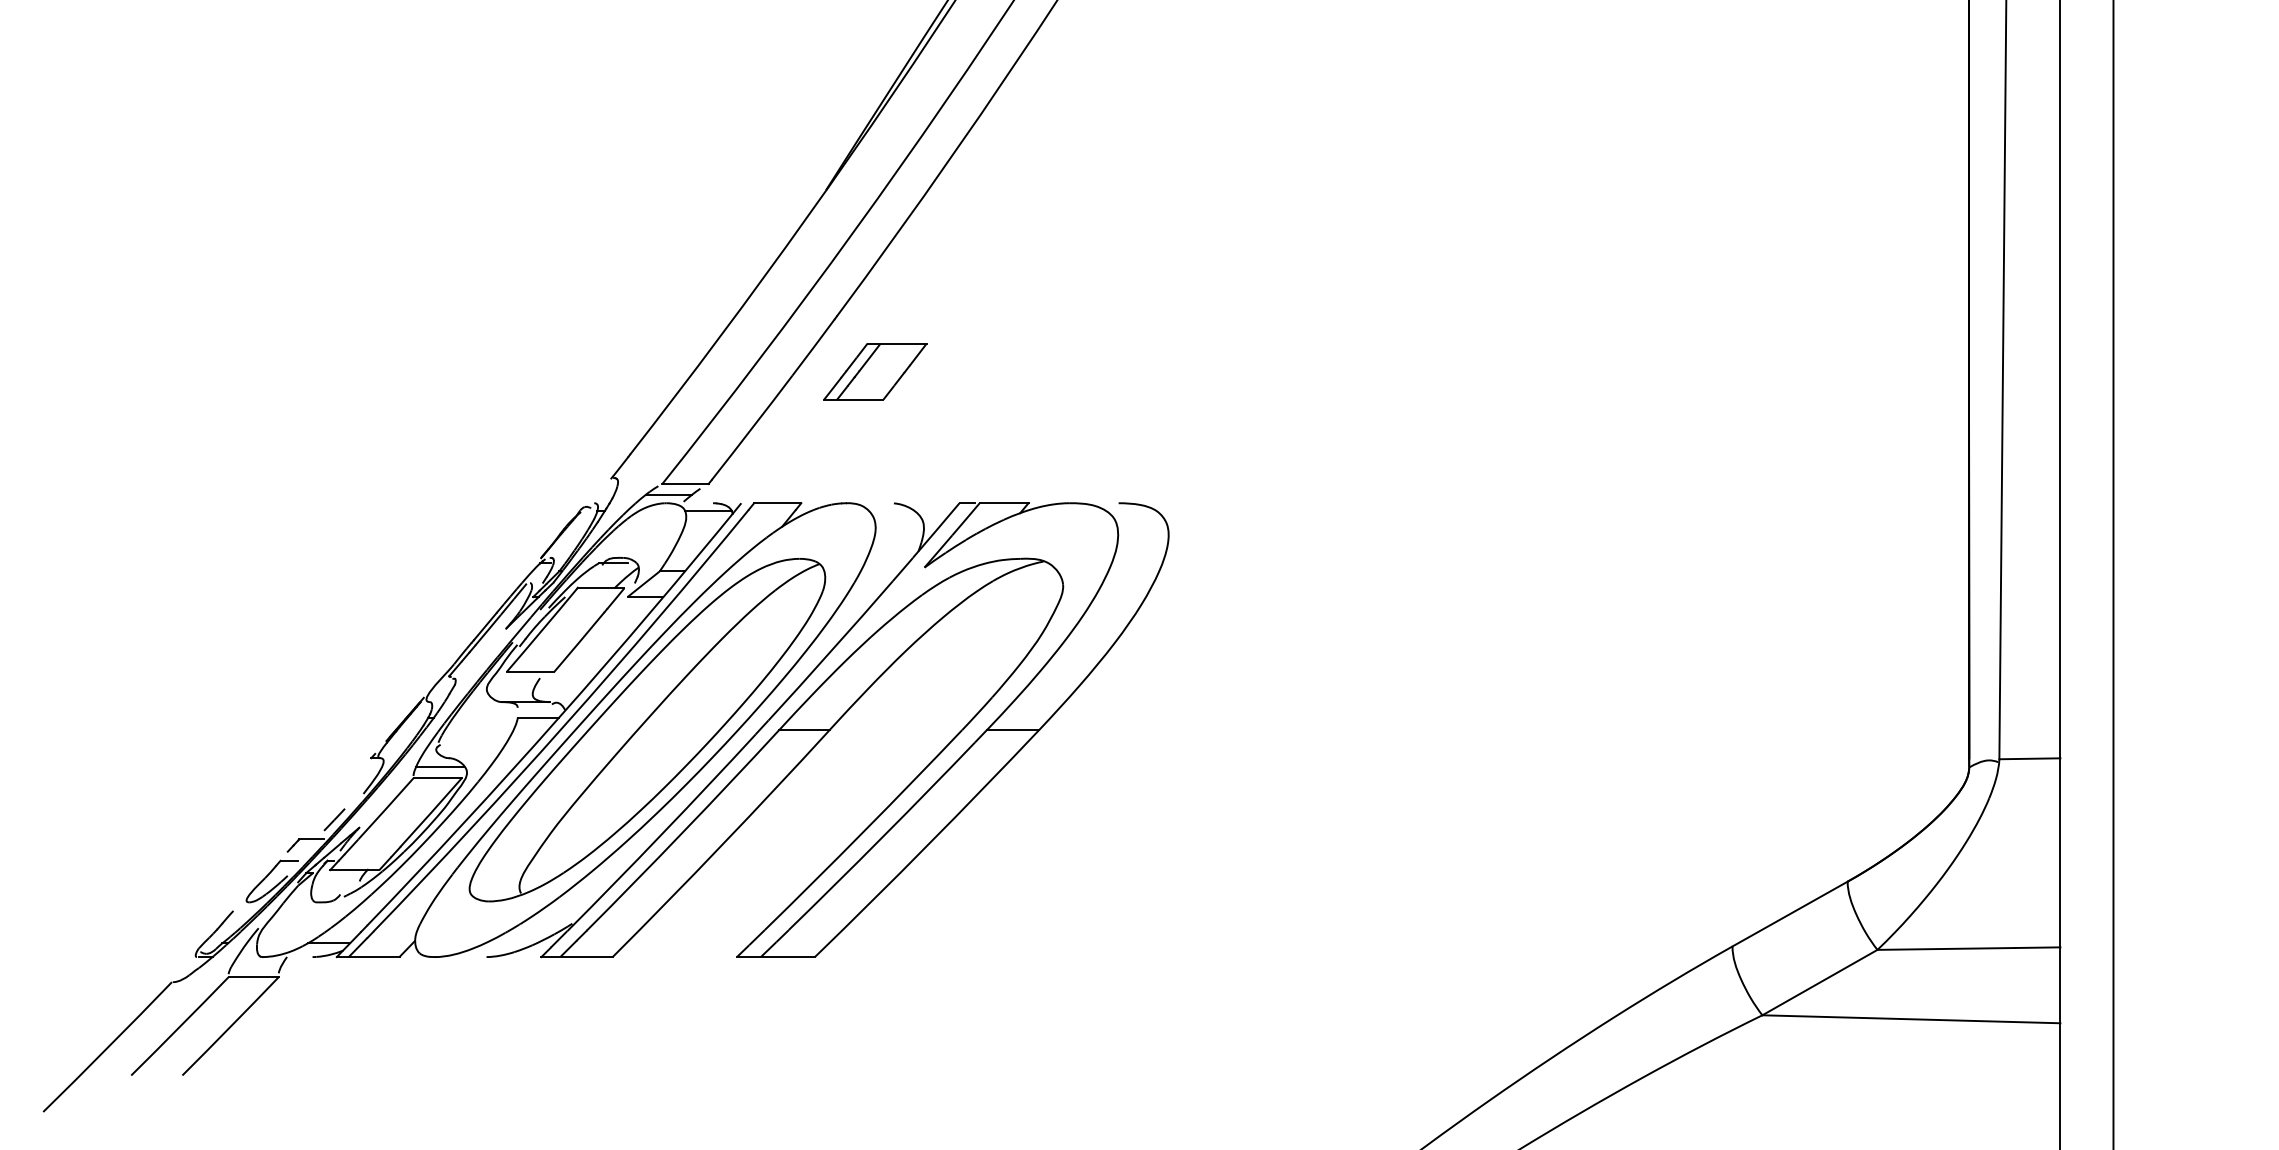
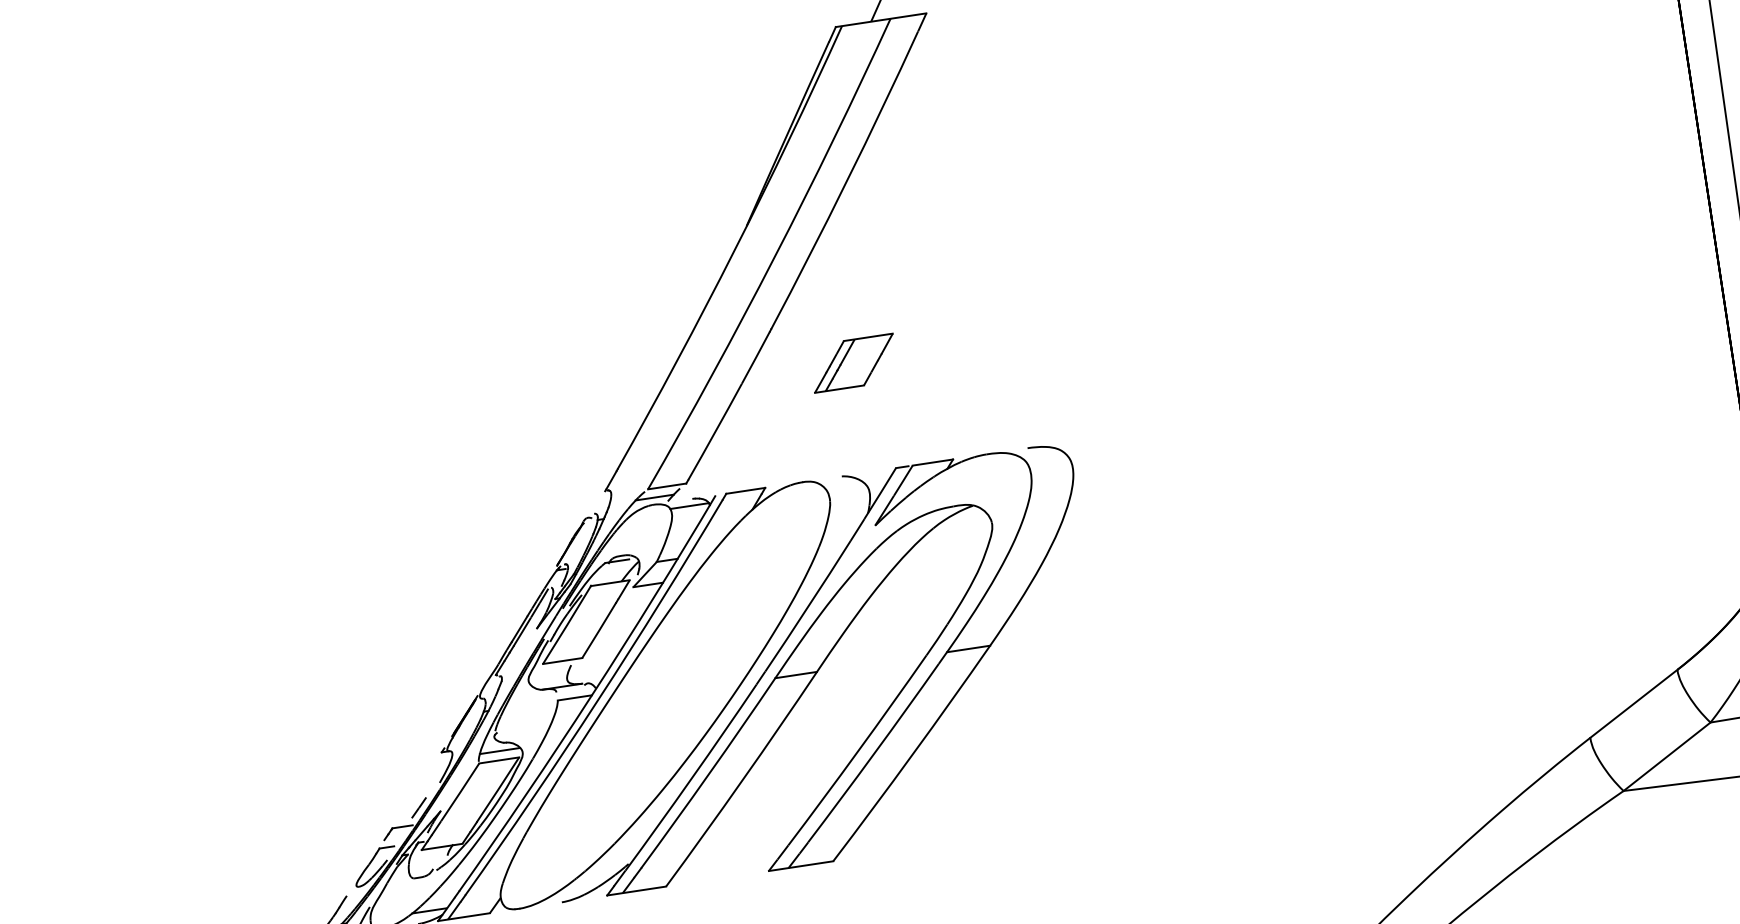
part: (875, 371) -> (853, 363), moved
part: (647, 730) -> (666, 694), removed

